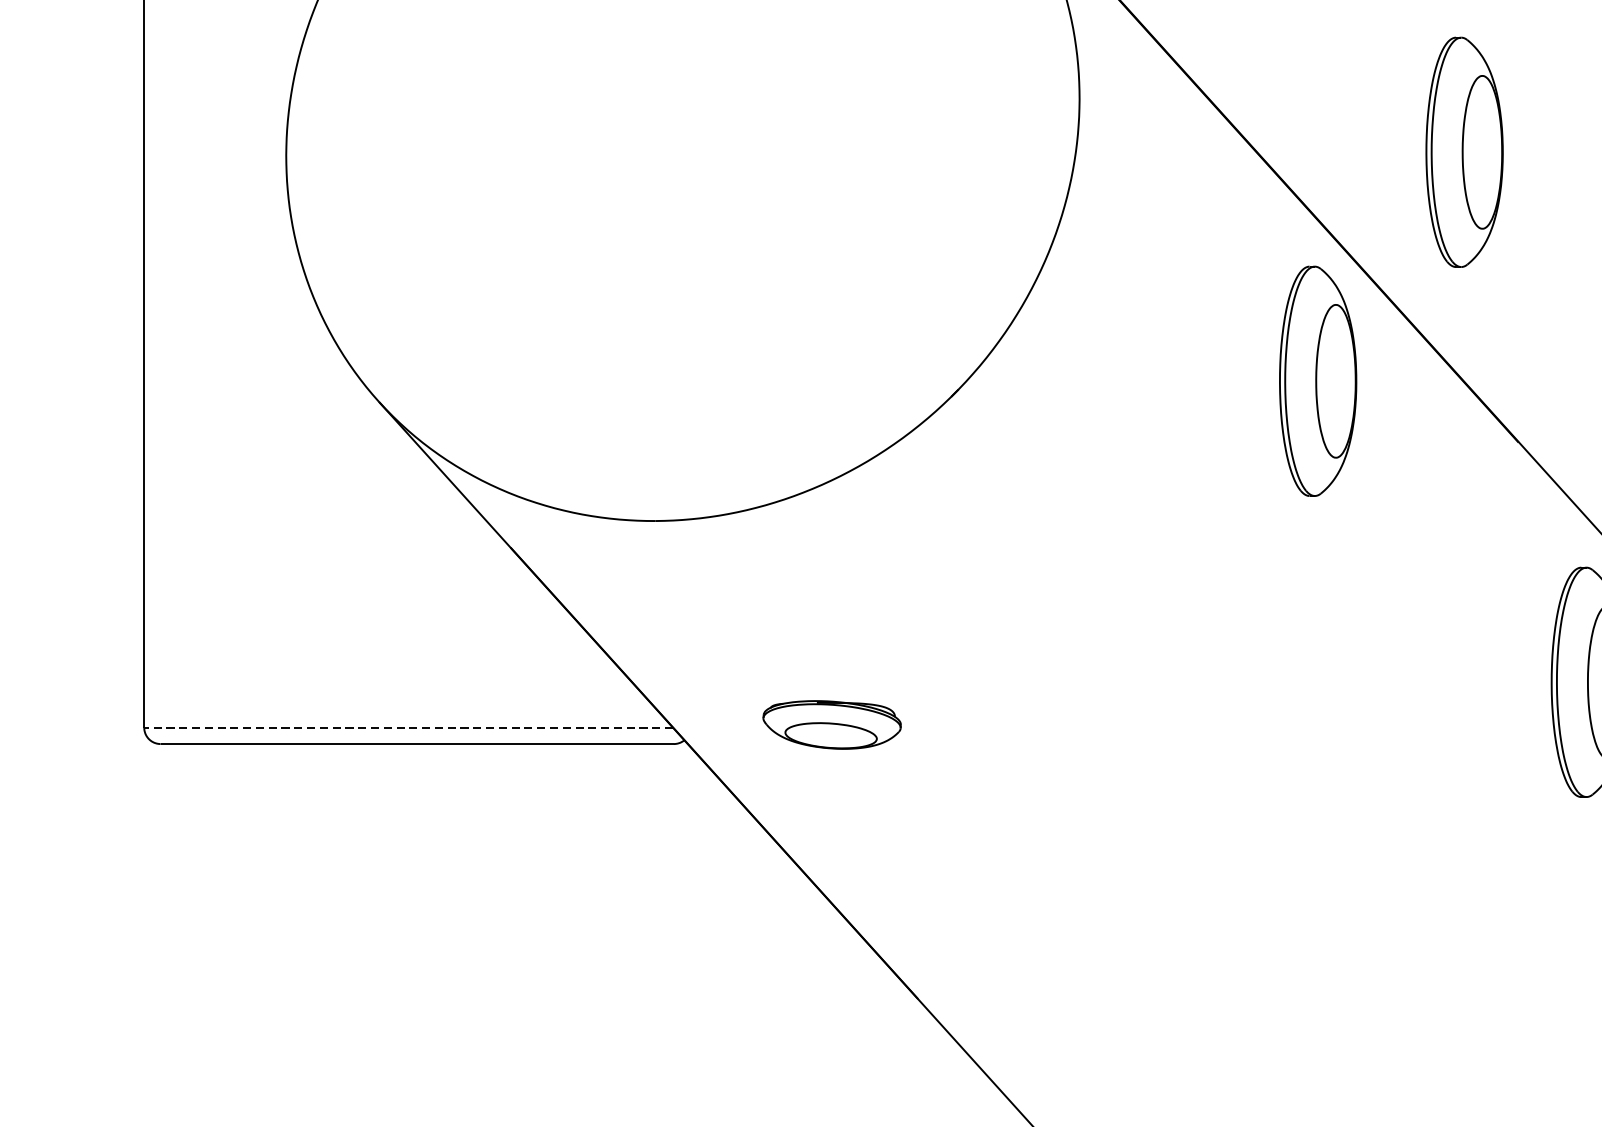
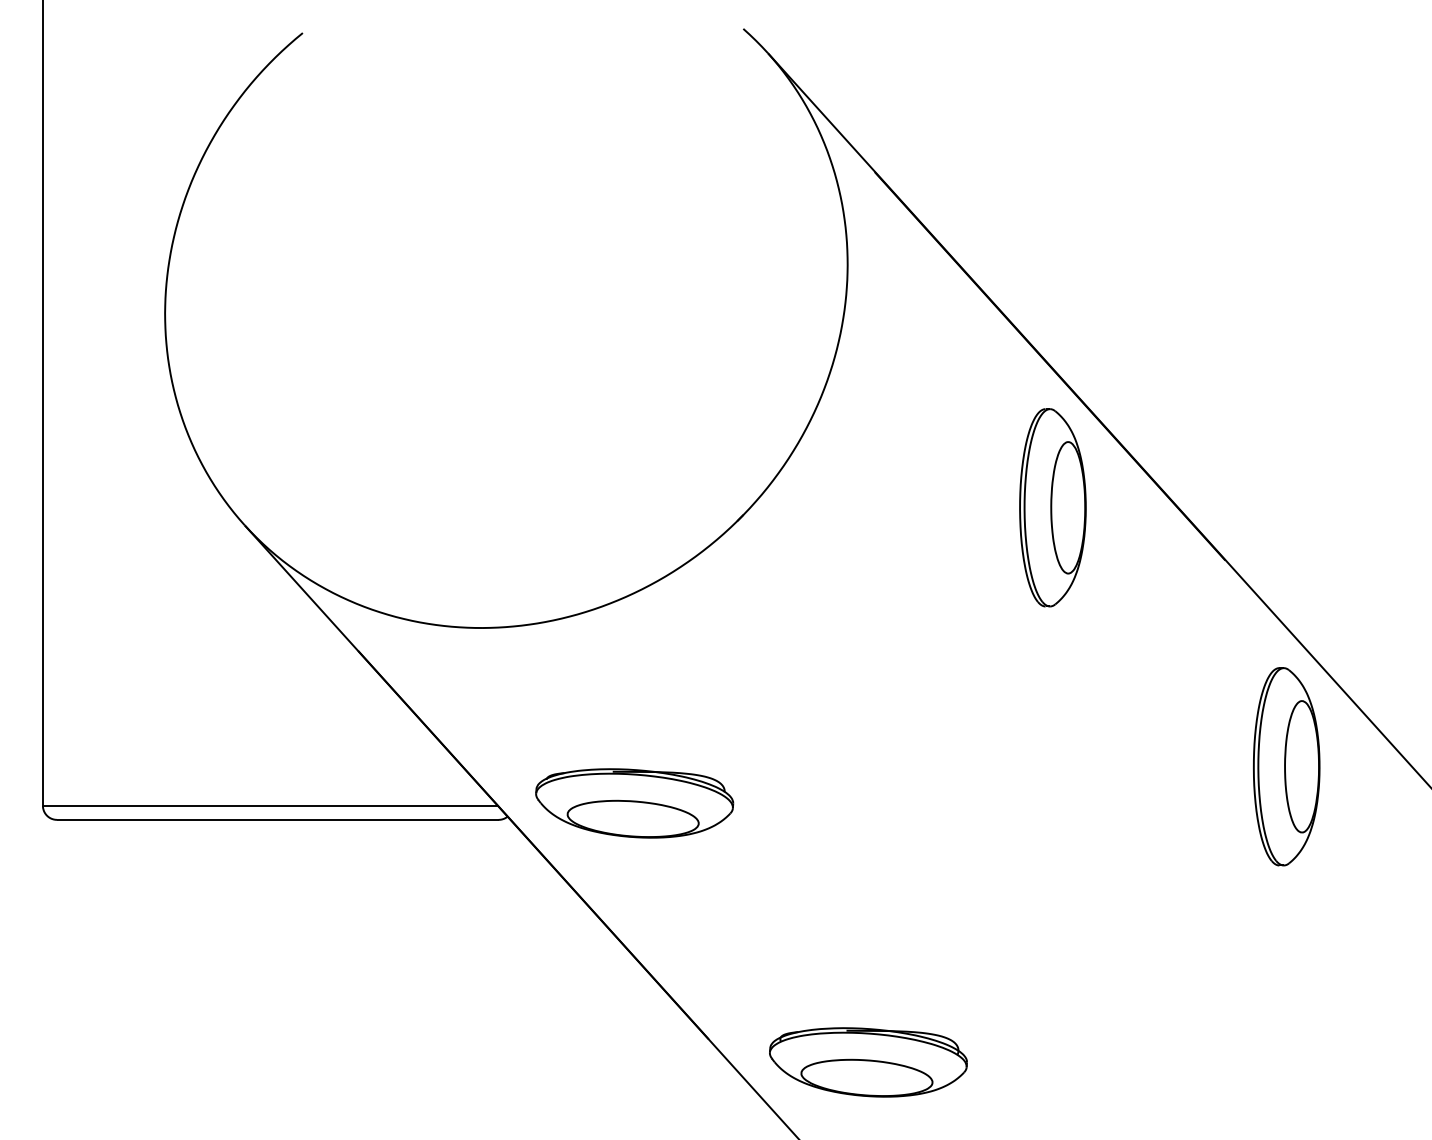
part: (1464, 151) -> (1178, 310), removed
part: (831, 725) -> (634, 803), size x1.67
line: (408, 727) -> (270, 805), dashed -> solid
part: (1103, 1026) -> (868, 1062), added

